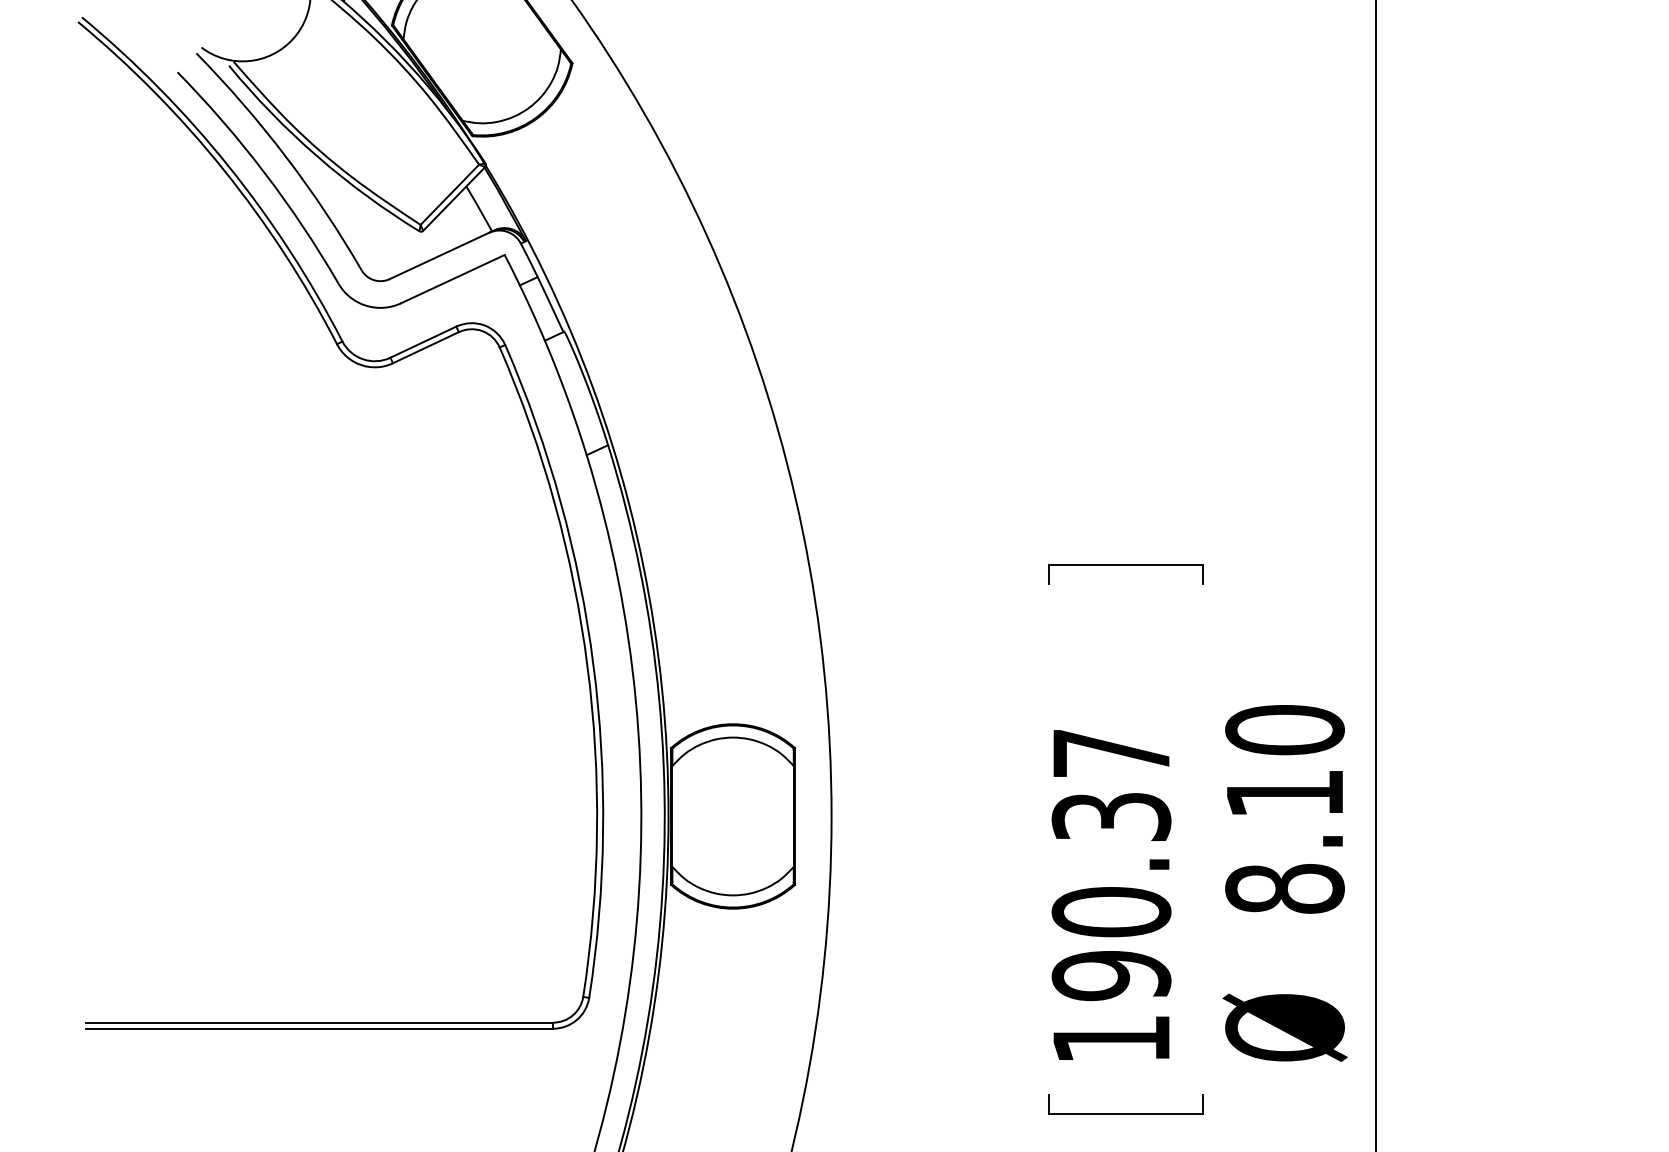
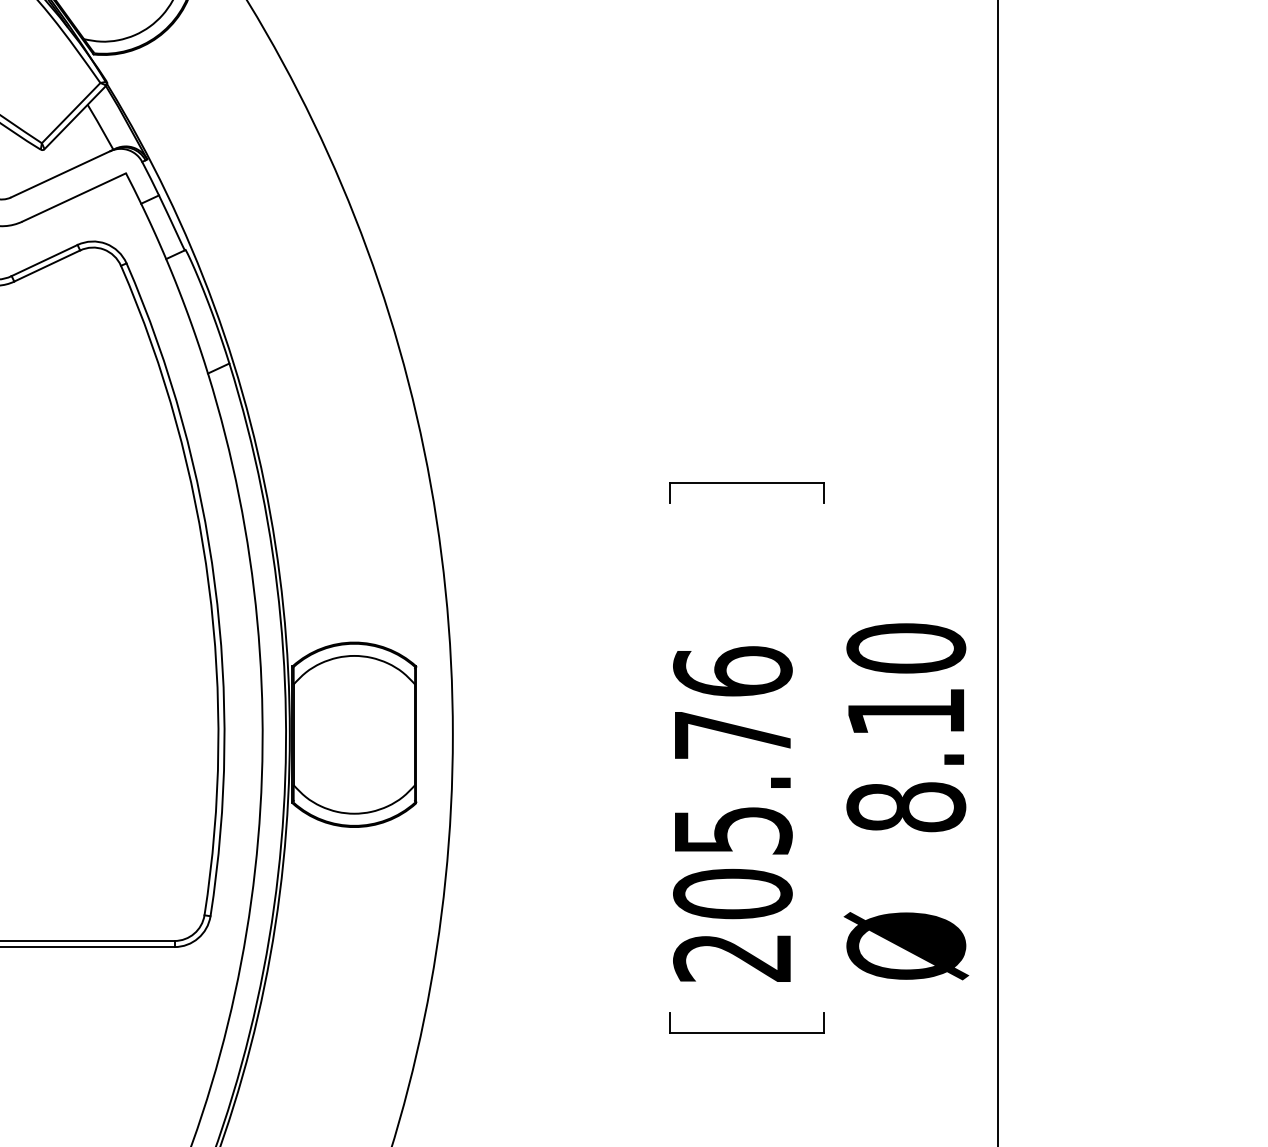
text: (1111, 895) -> (732, 813), 190.37 -> 205.76

